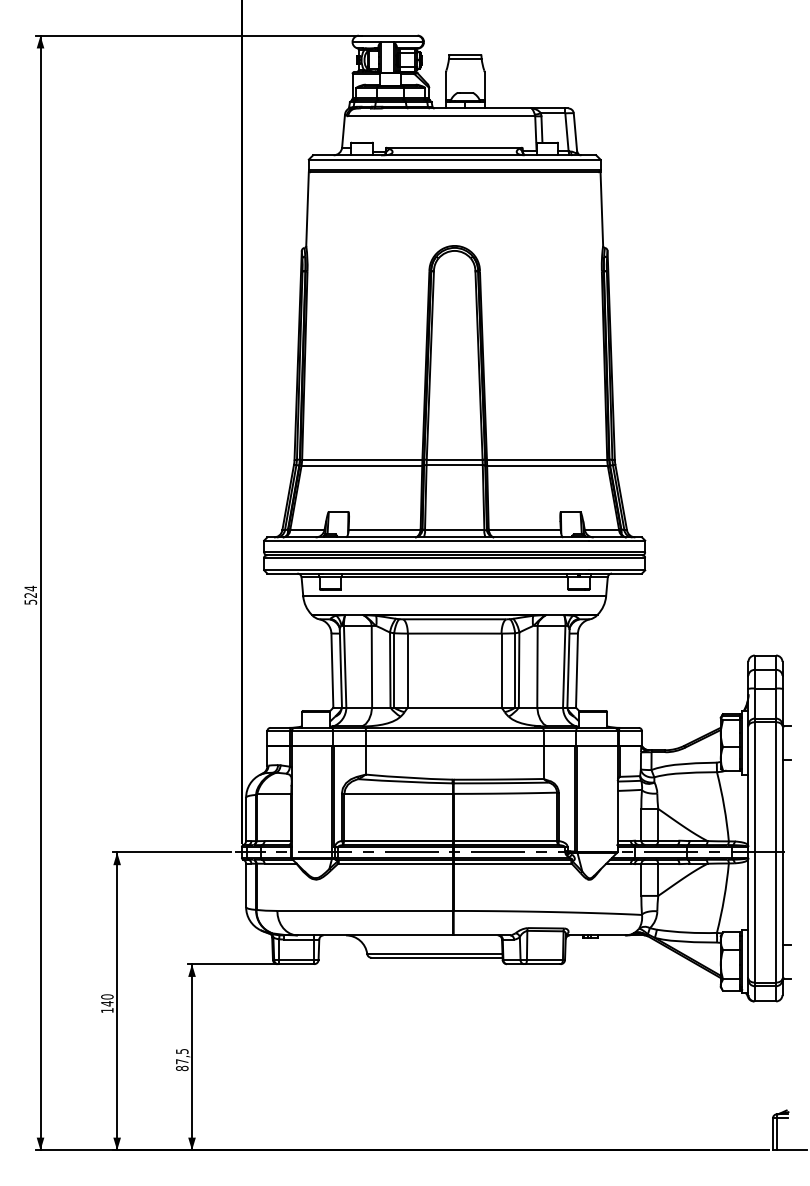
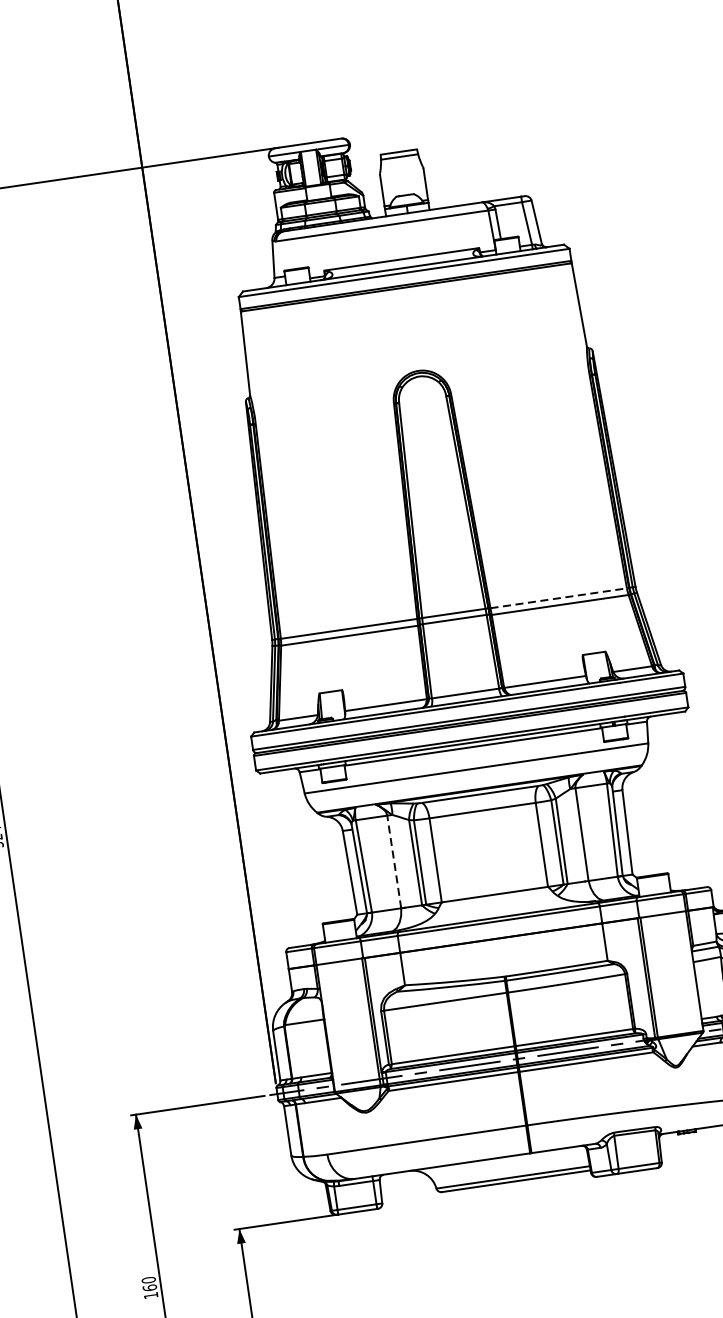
line: (547, 459) -> (559, 597), solid -> dashed
line: (371, 666) -> (393, 861), solid -> dashed
text: (107, 1003) -> (150, 1287), 140 -> 160

